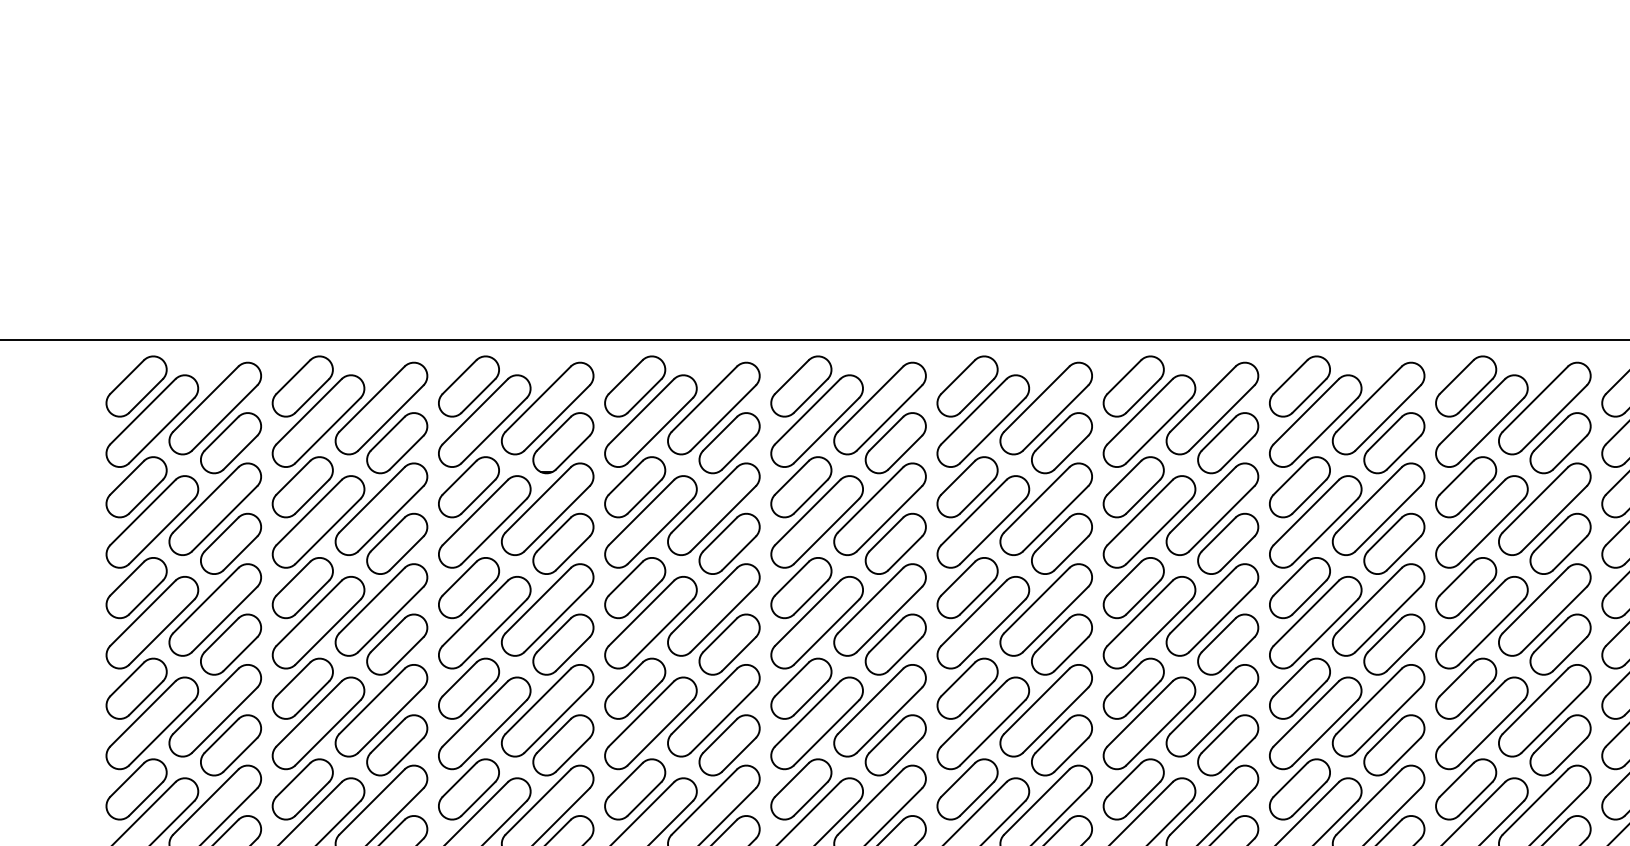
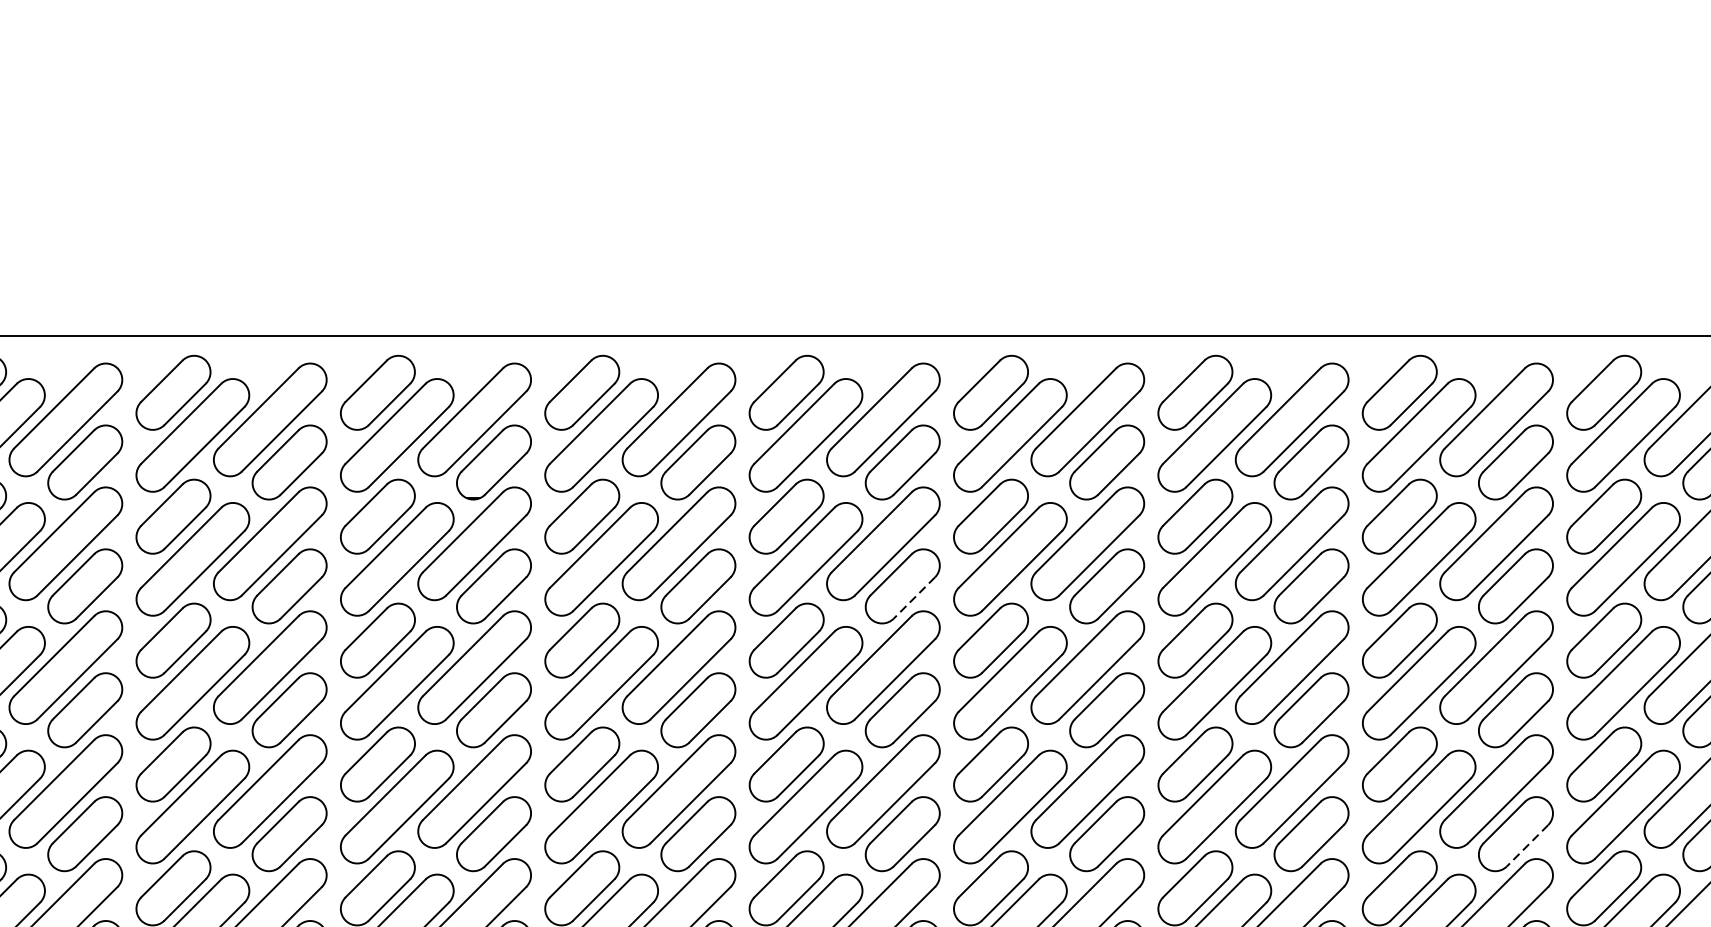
line: (905, 553) -> (914, 598), solid -> dashed
line: (1403, 754) -> (1527, 845), solid -> dashed

